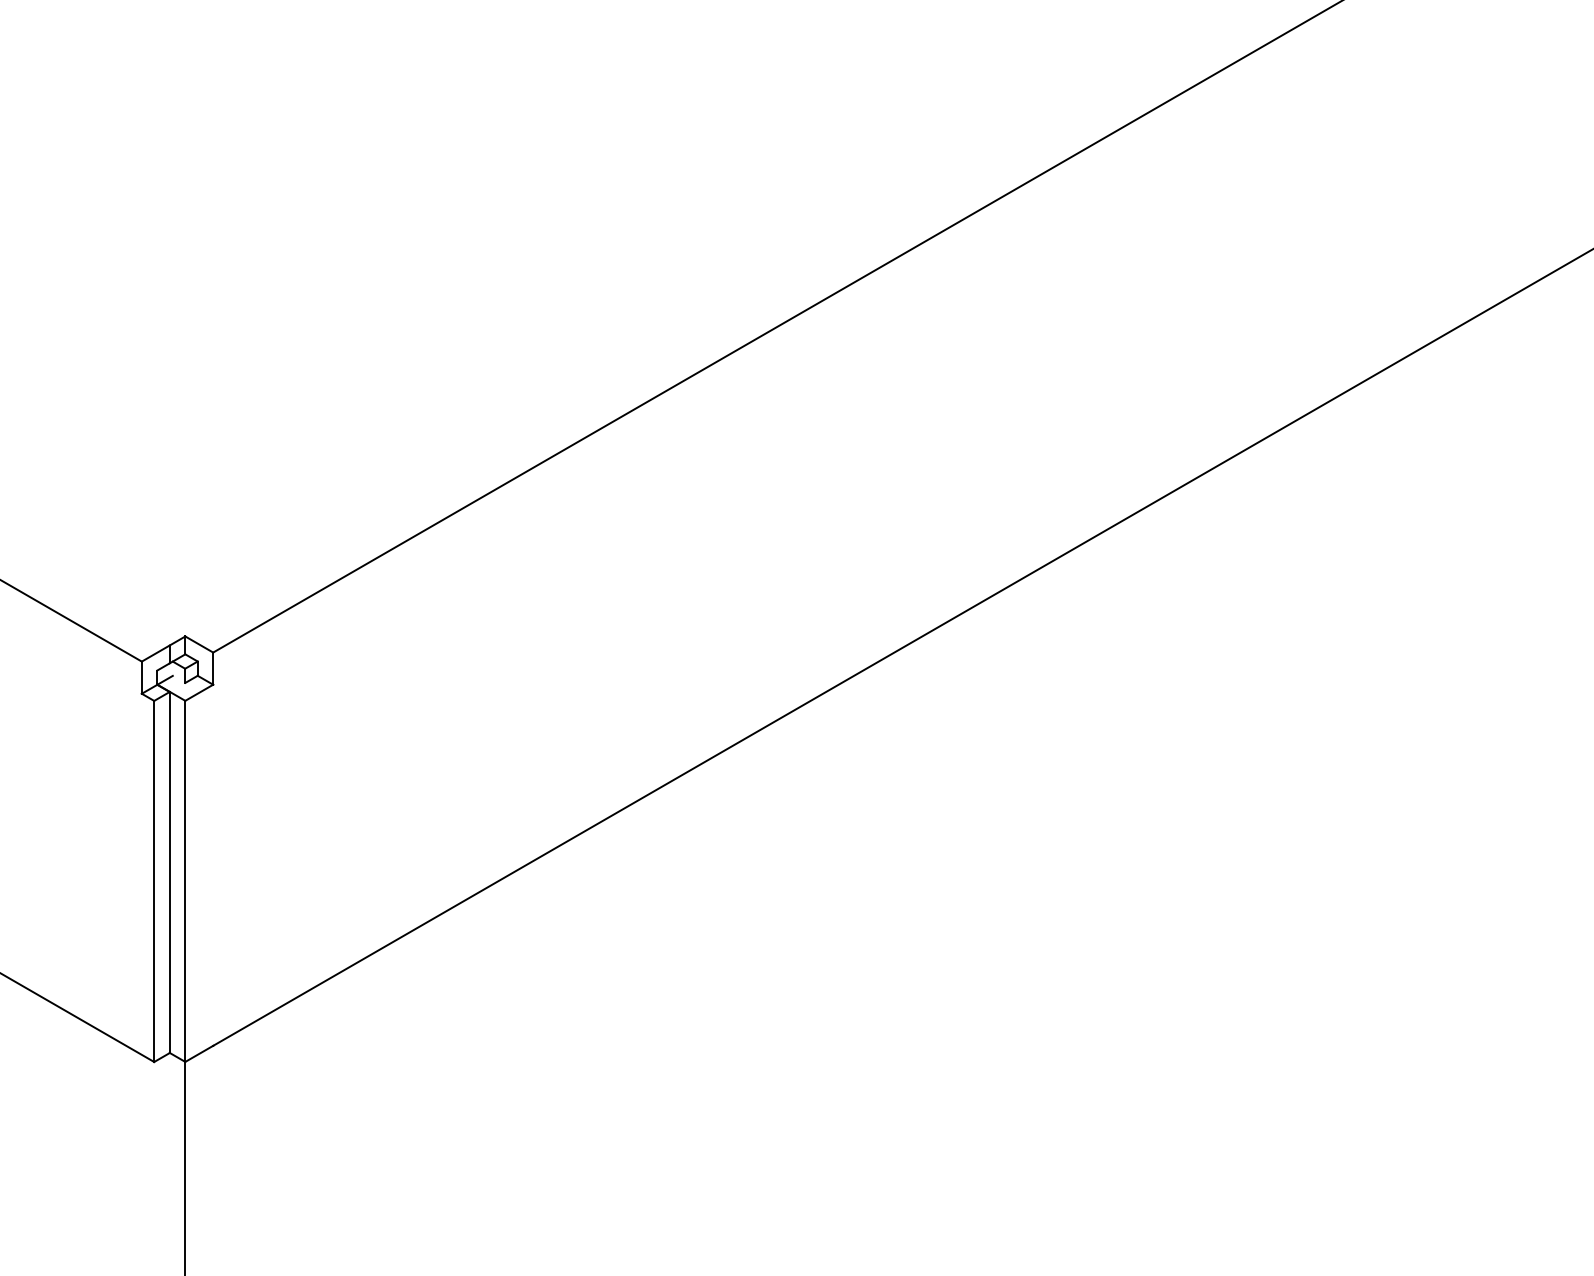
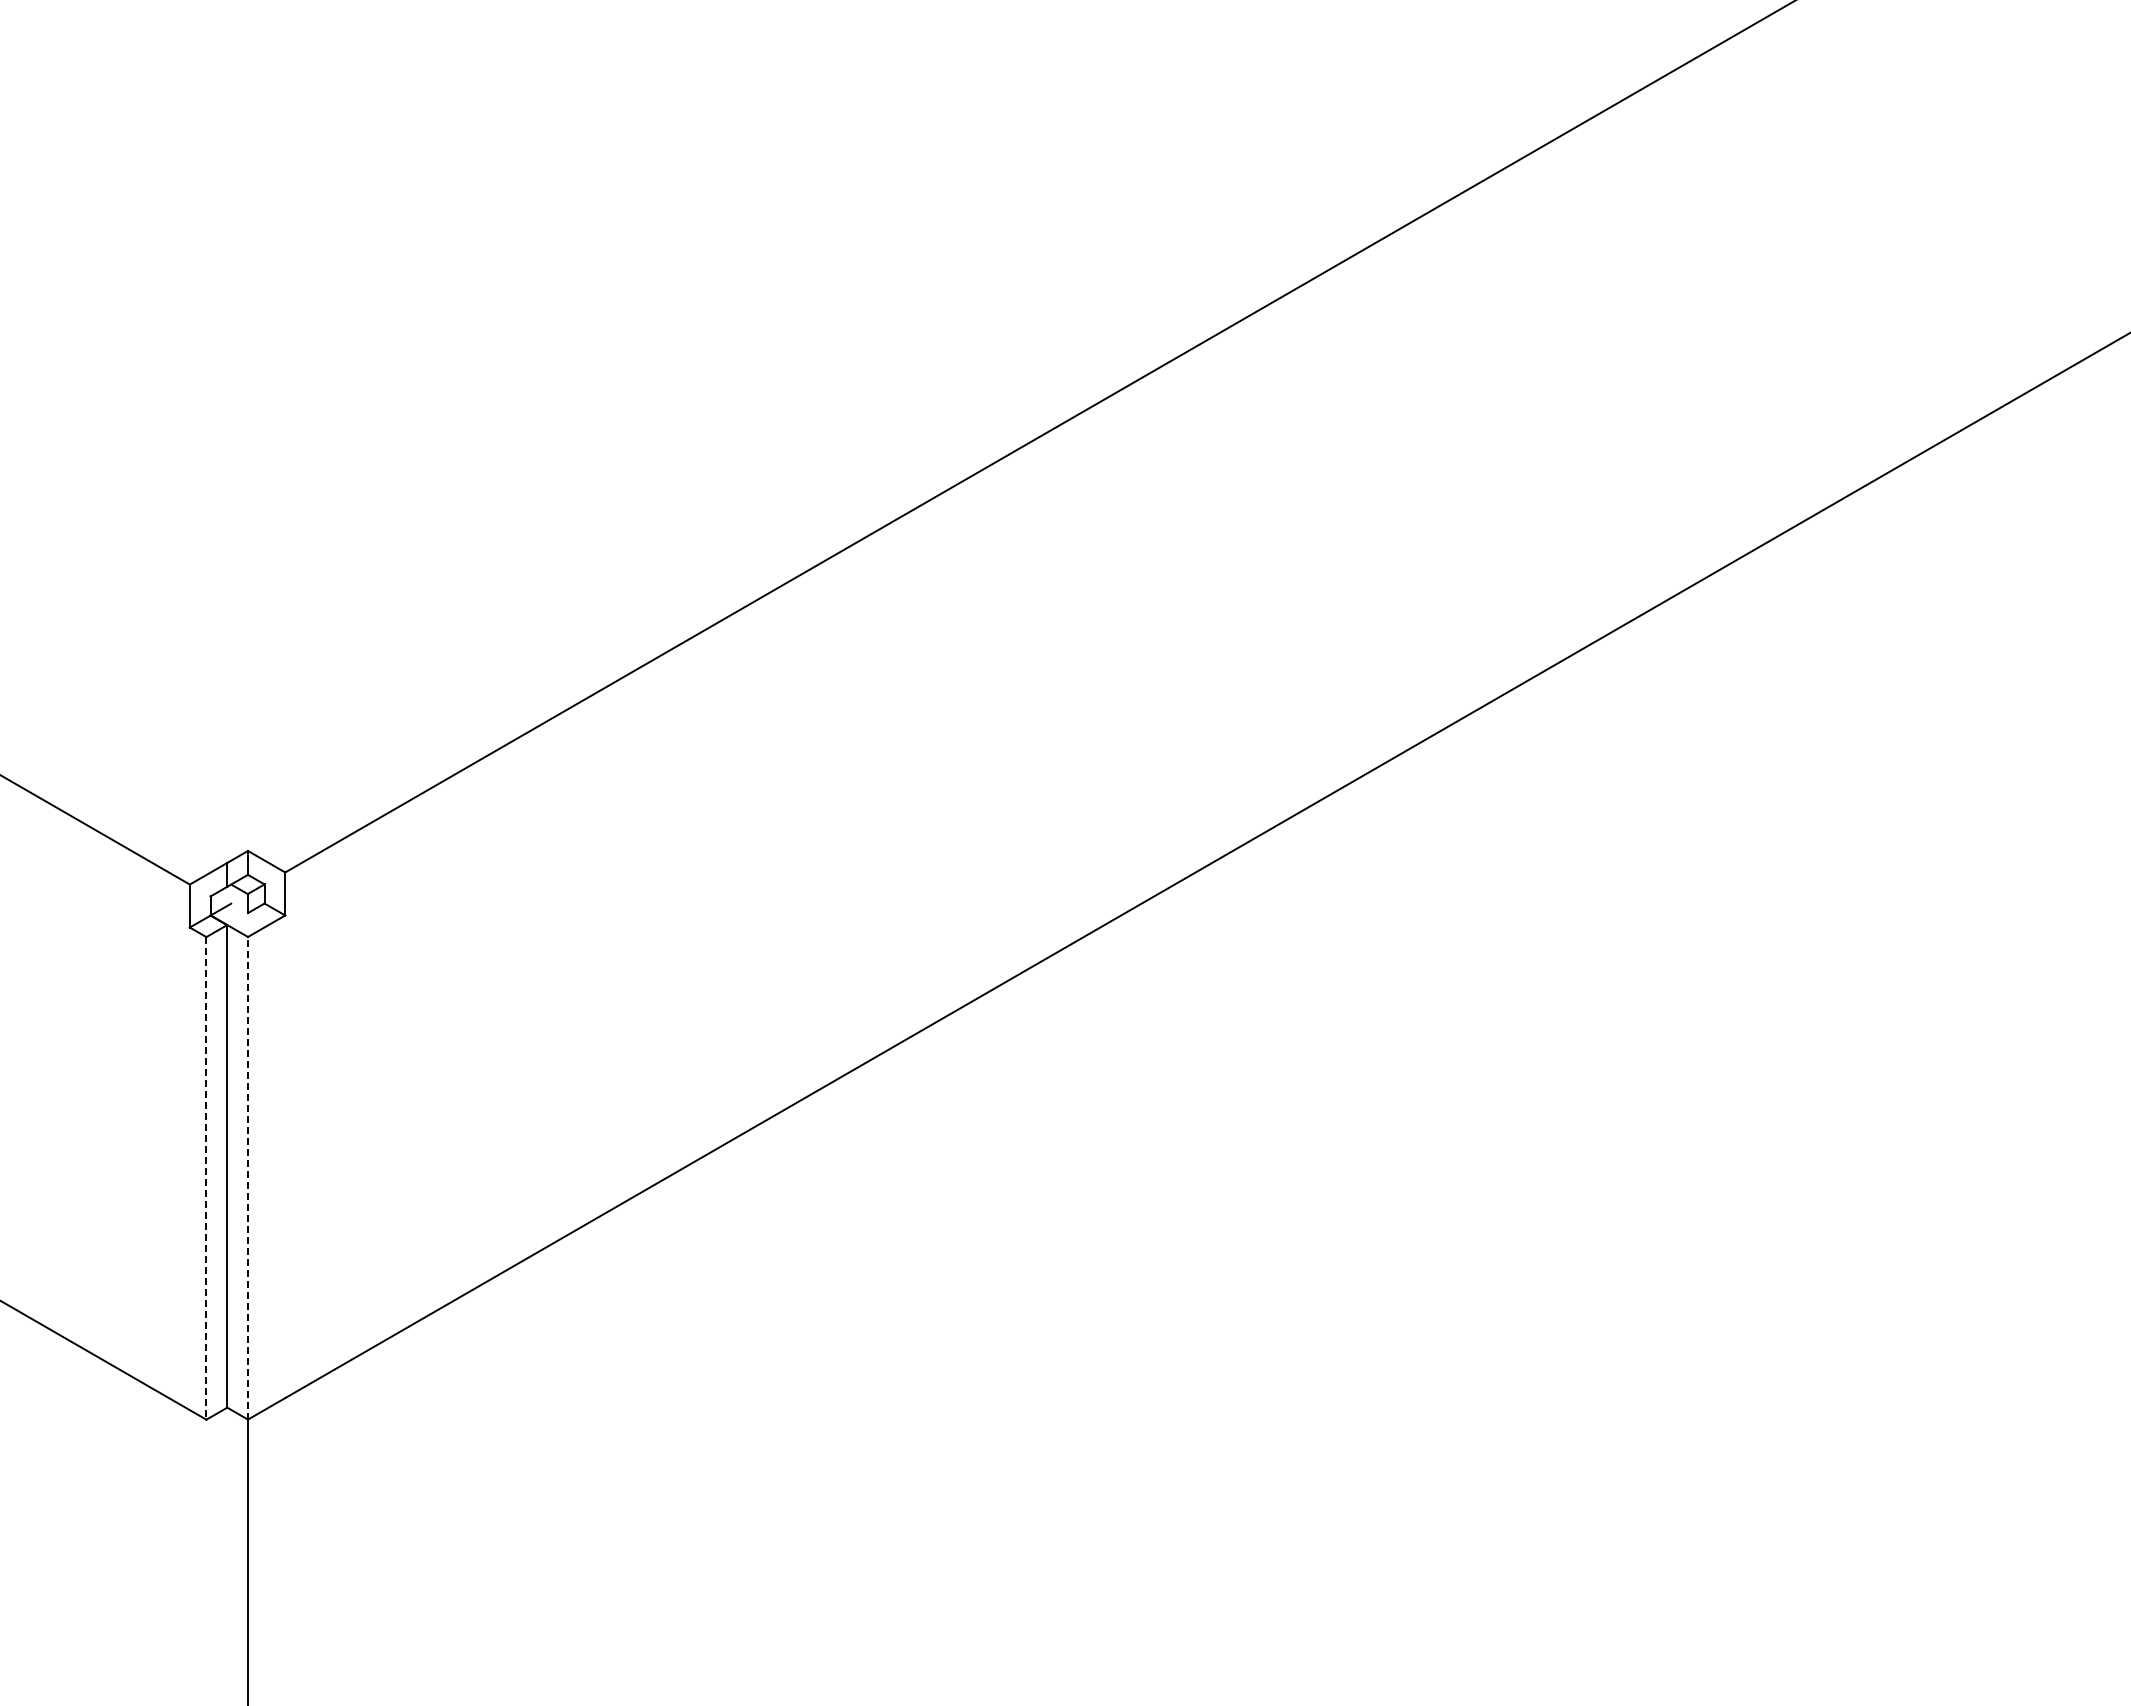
line: (185, 880) -> (248, 1177), solid -> dashed
line: (154, 881) -> (206, 1178), solid -> dashed

